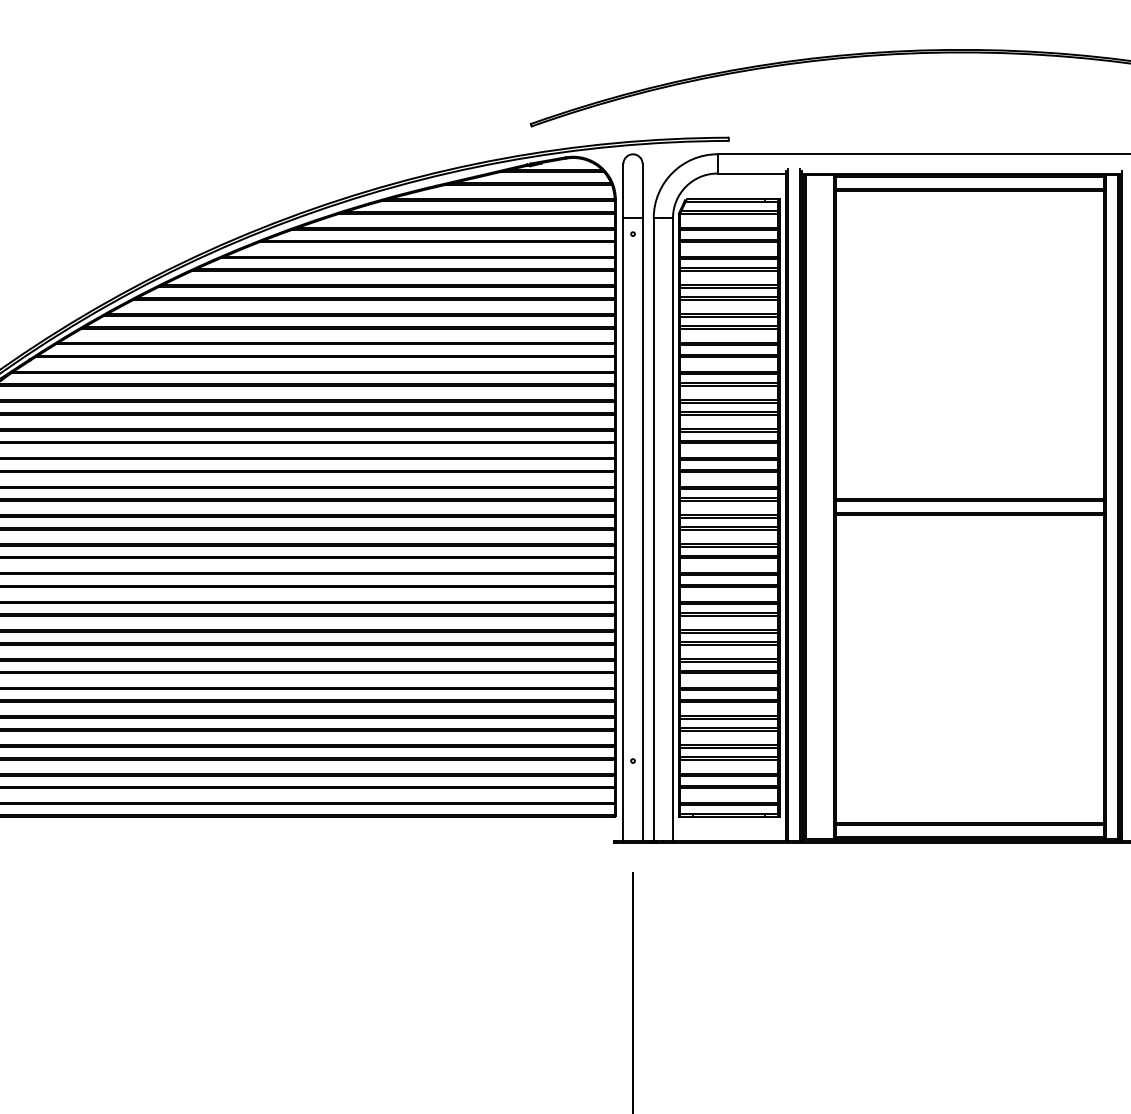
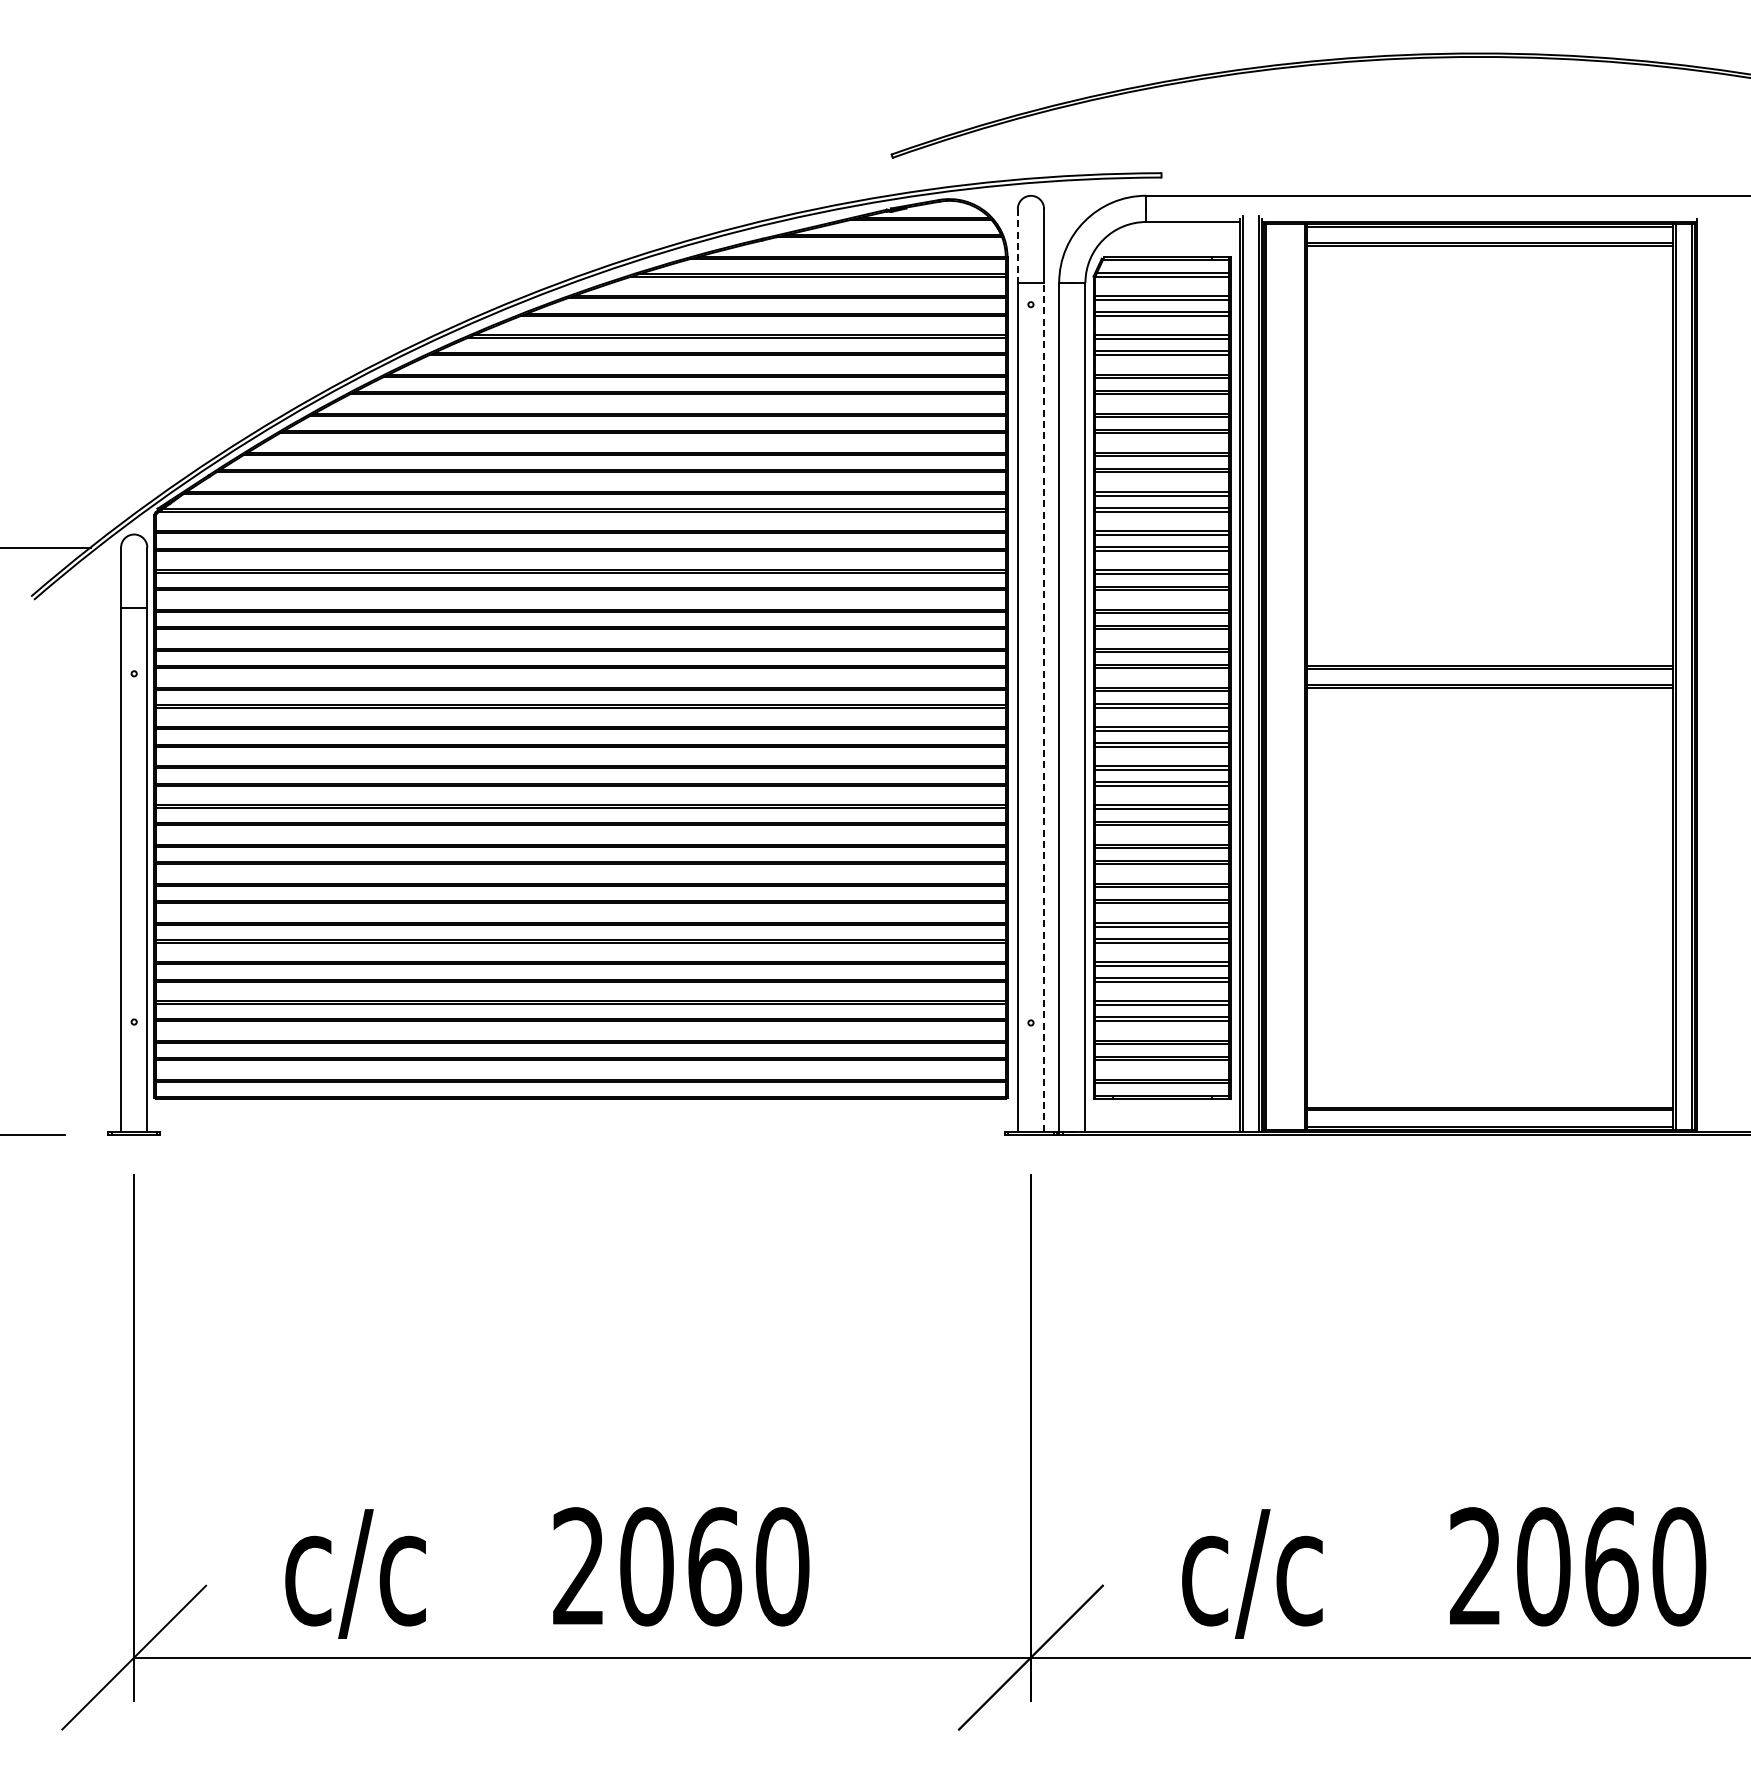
line: (623, 191) -> (1017, 246), solid -> dashed
line: (642, 528) -> (1044, 706), solid -> dashed

